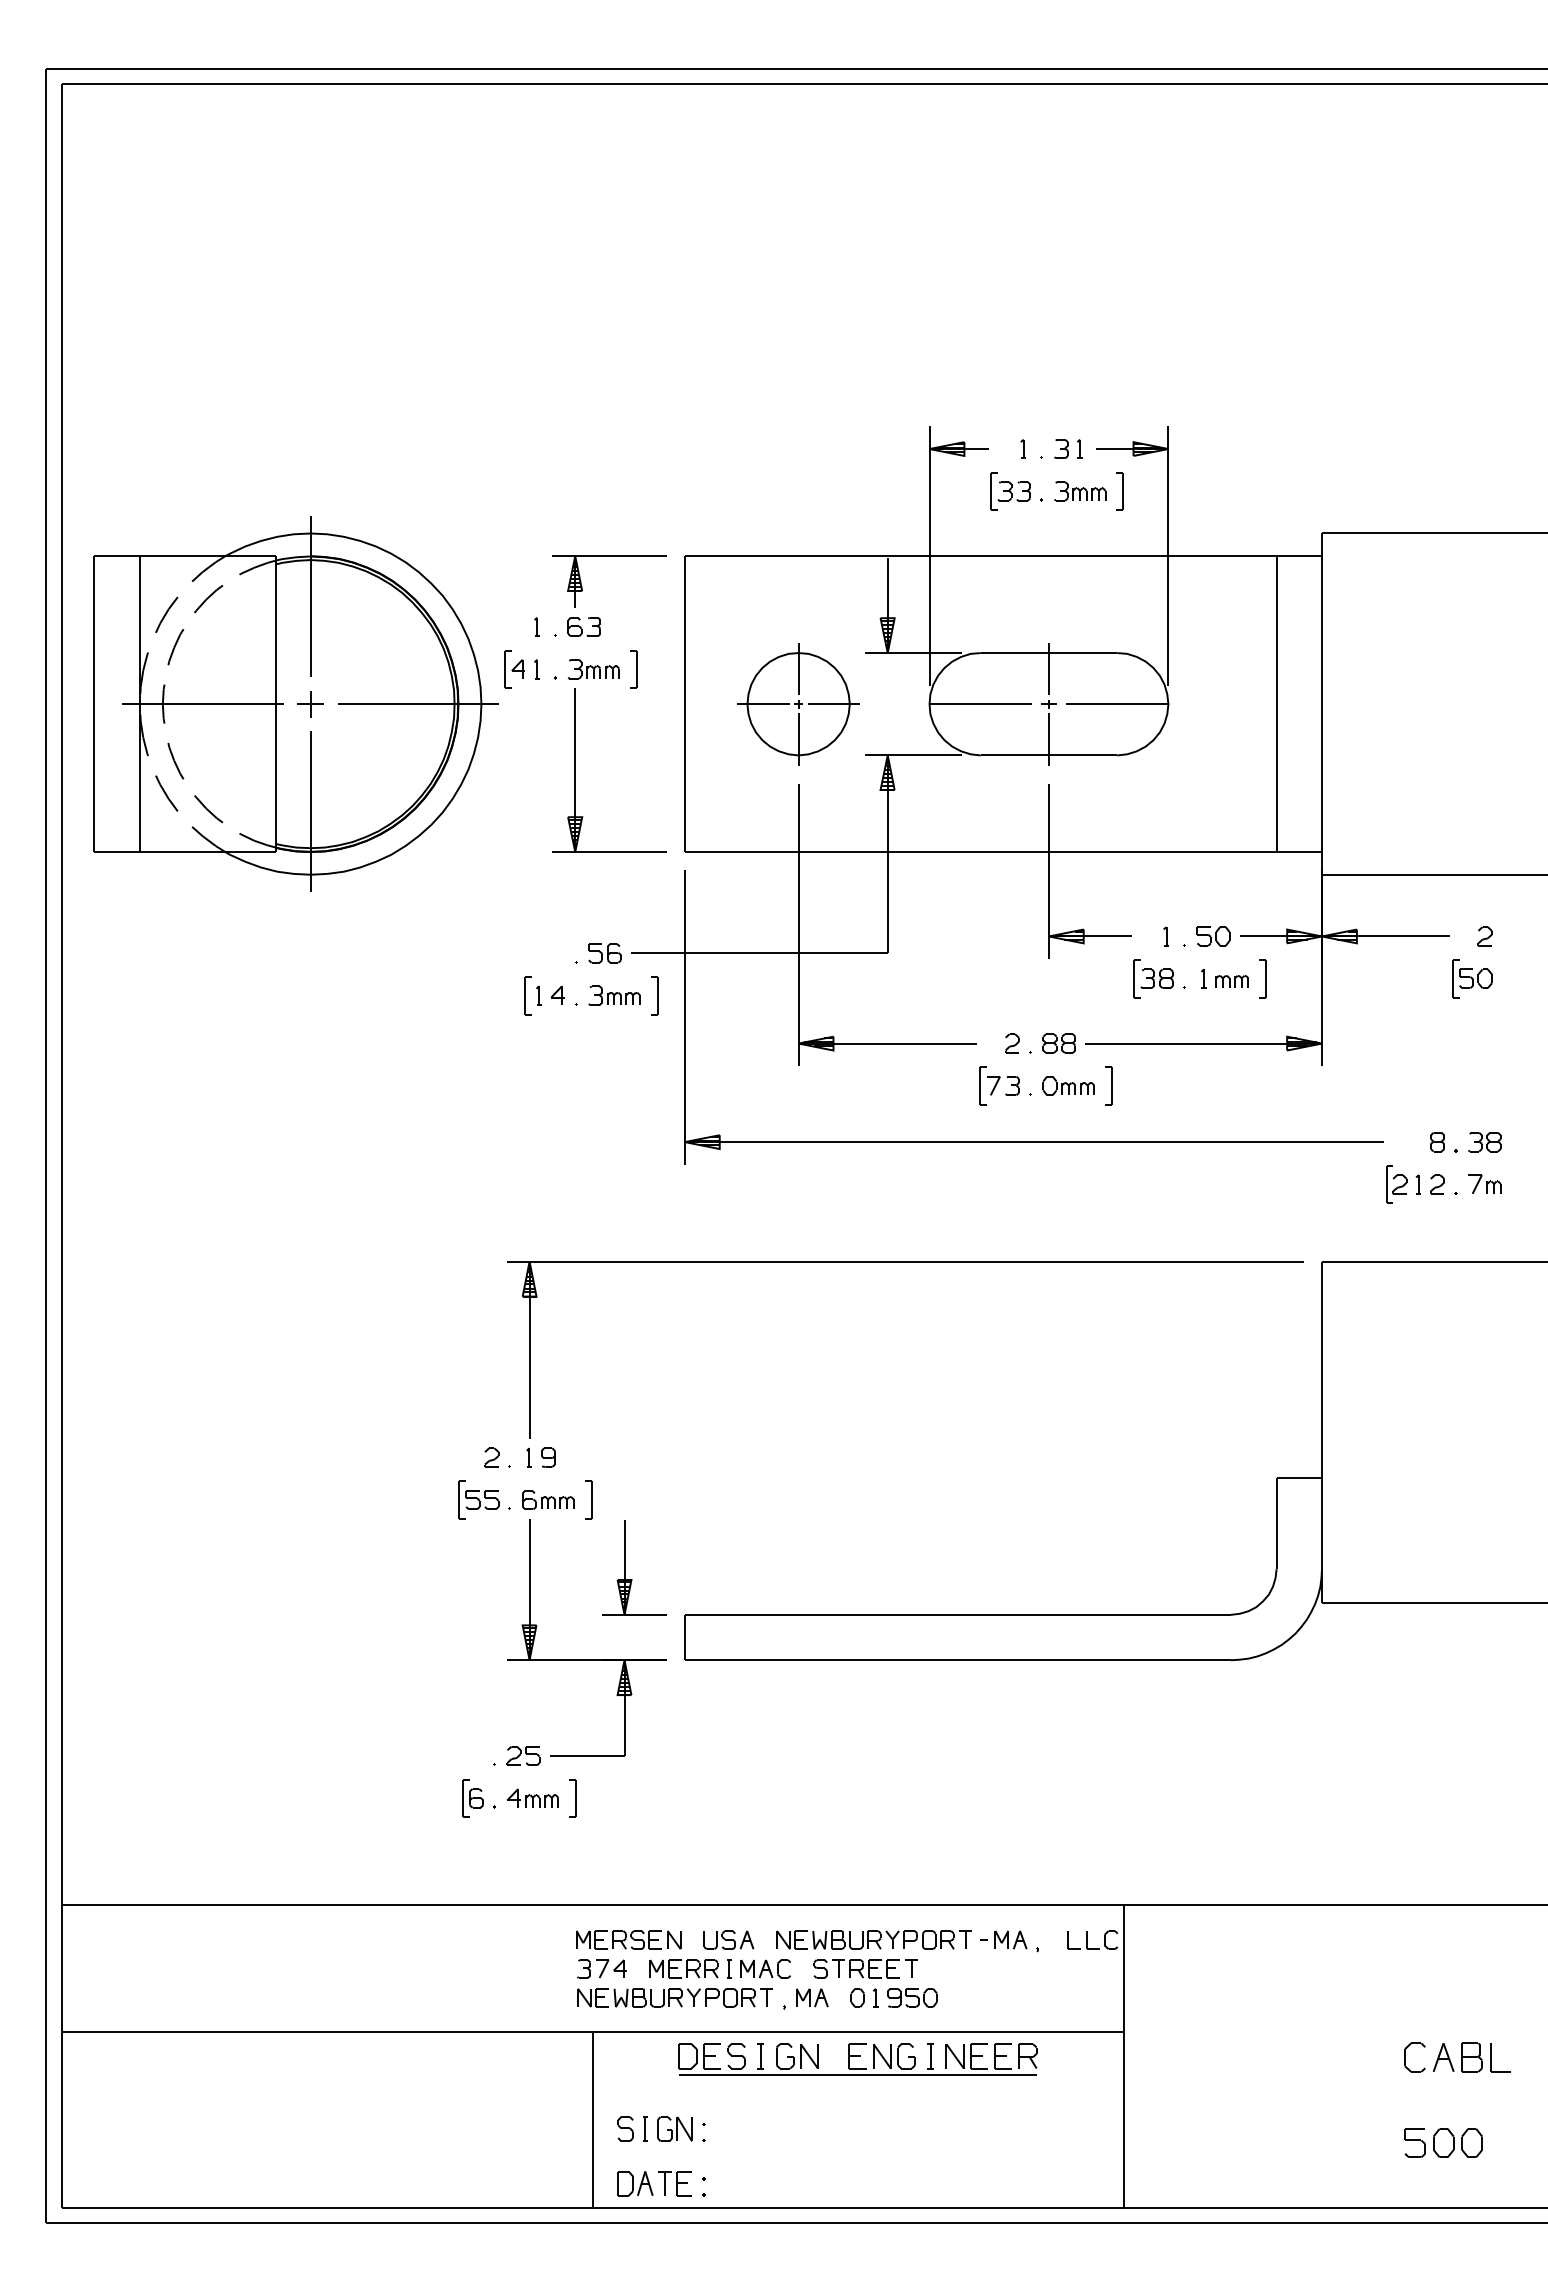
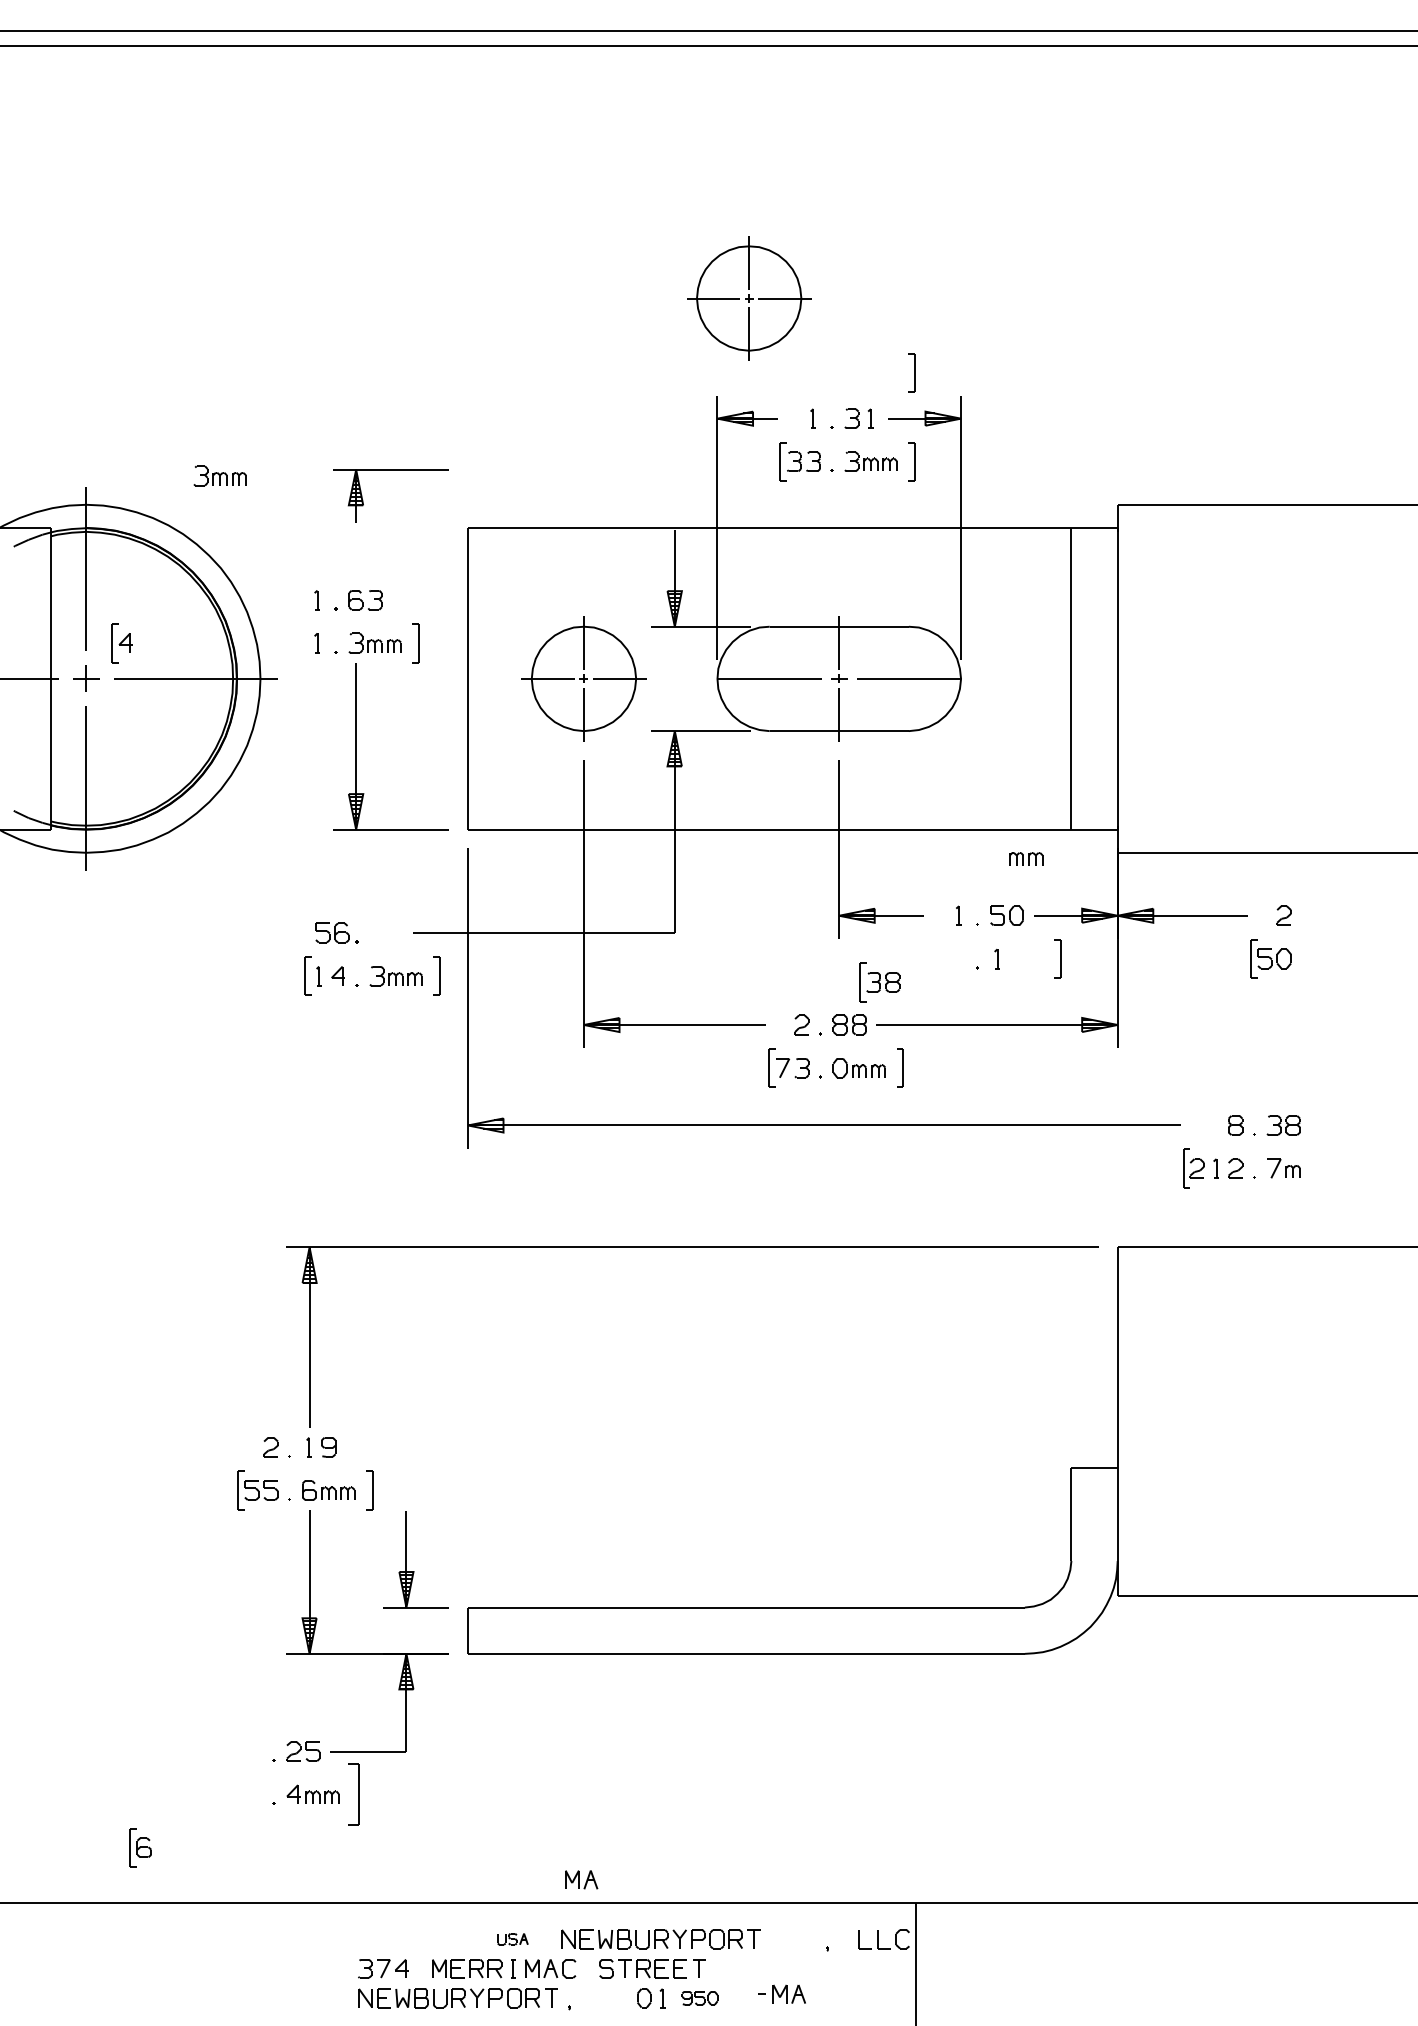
part: (960, 331) -> (749, 298), added
part: (1119, 404) -> (911, 373), added
part: (441, 505) -> (219, 476), added
part: (609, 556) -> (391, 470), moved
part: (514, 669) -> (121, 643), moved
part: (604, 953) -> (331, 933), moved
part: (1153, 978) -> (879, 982), moved
part: (1231, 981) -> (1025, 858), moved
part: (472, 1798) -> (140, 1847), moved
part: (572, 1798) -> (353, 1794), size x1.6
part: (628, 1939) -> (410, 1938), removed
part: (728, 1939) -> (512, 1938), size x0.6
part: (1003, 1939) -> (781, 1993), moved
part: (812, 1997) -> (581, 1879), moved
part: (912, 1997) -> (700, 1997), size x0.7

